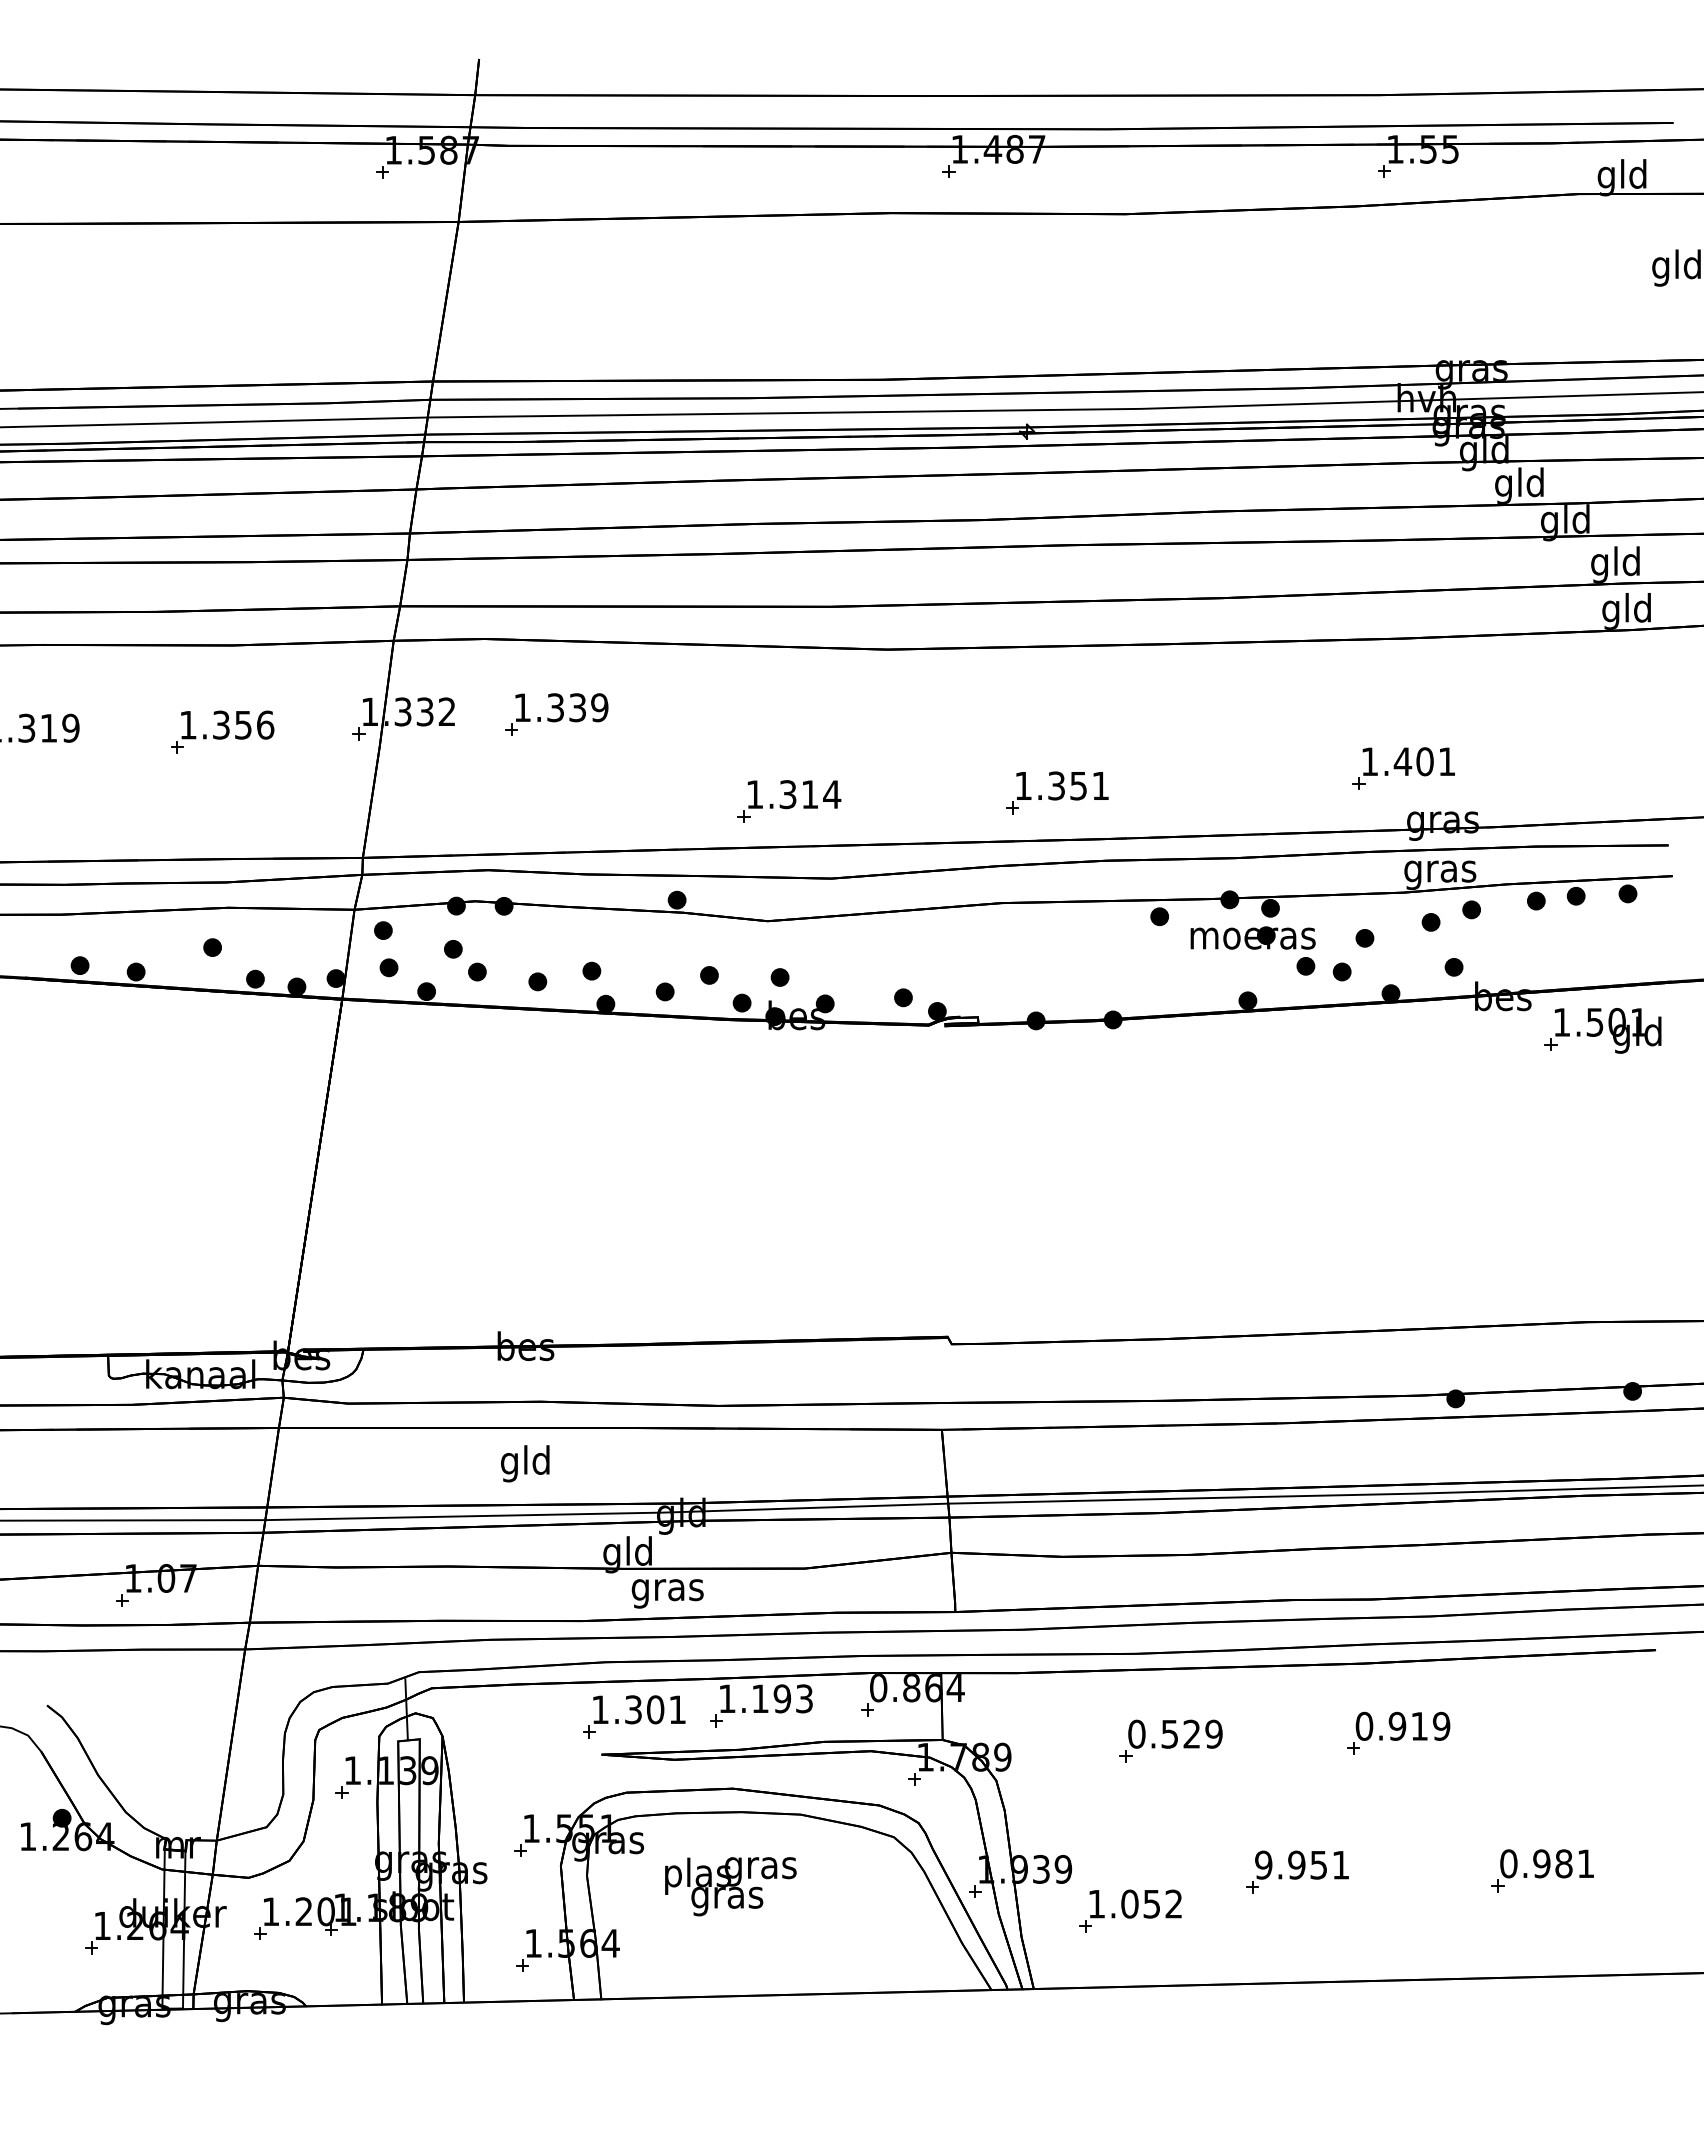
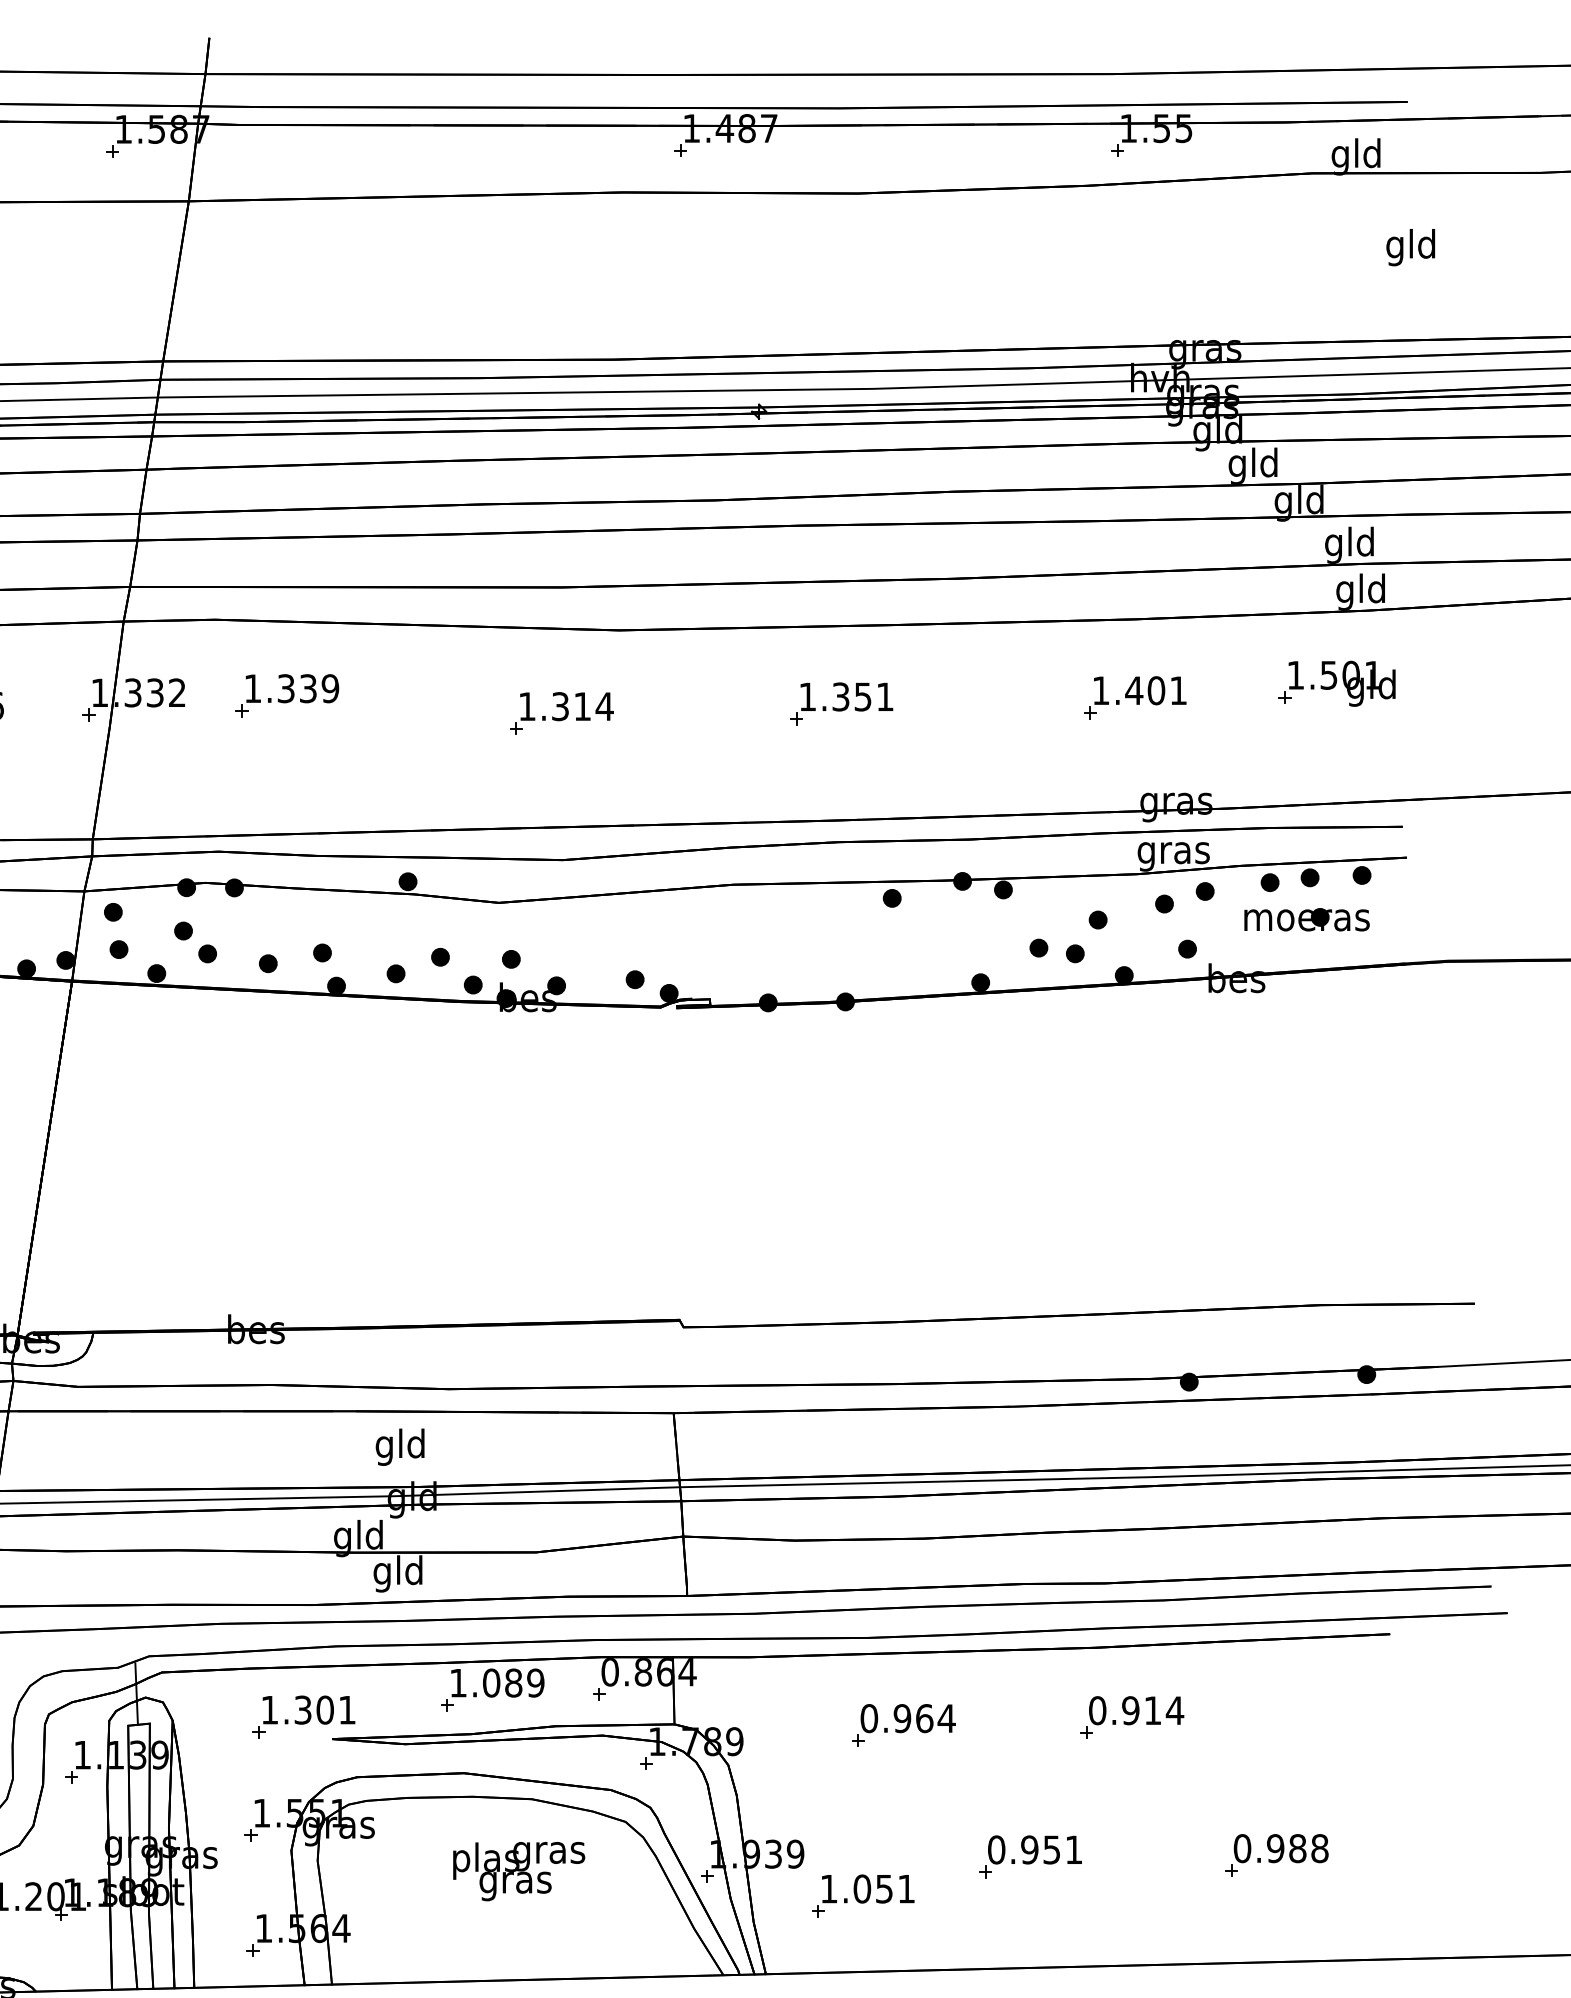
part: (1403, 768) -> (1134, 697), moved
part: (1057, 792) -> (841, 703), moved
part: (789, 801) -> (561, 713), moved
part: (1252, 937) -> (1306, 919), moved
part: (1602, 1030) -> (1336, 683), moved
text: (525, 1463) -> (400, 1446), moved
text: (667, 1589) -> (398, 1573), gras -> gld
text: (782, 1698) -> (513, 1682), 1.193 -> 1.089
part: (634, 1716) -> (304, 1716), moved
text: (1441, 1725) -> (1174, 1709), 0.919 -> 0.914
text: (1192, 1733) -> (925, 1717), 0.529 -> 0.964
text: (1585, 1863) -> (1319, 1848), 0.981 -> 0.988
text: (1263, 1864) -> (996, 1849), 9.951 -> 0.951
text: (730, 1886) -> (518, 1871), moved
text: (1173, 1903) -> (906, 1888), 1.052 -> 1.051

